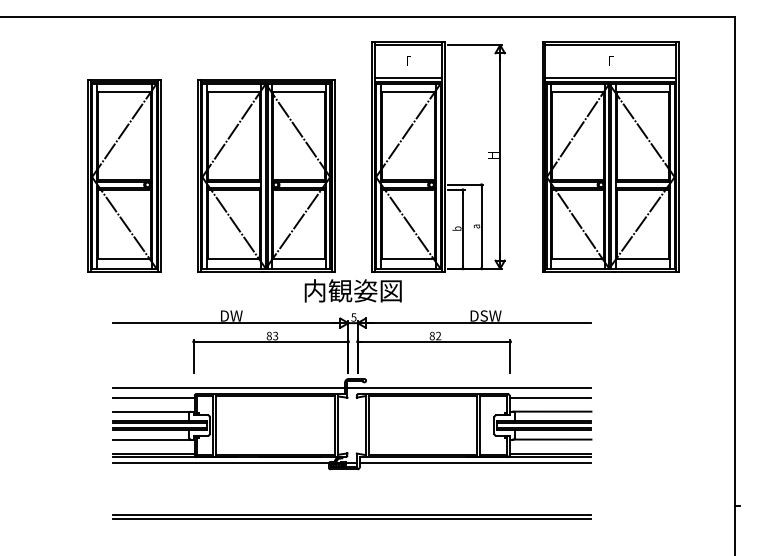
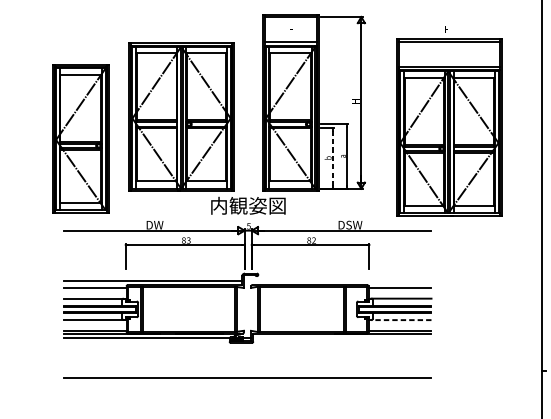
part: (610, 156) -> (449, 127), moved
part: (124, 175) -> (81, 138), moved
line: (462, 228) -> (332, 157), solid -> dashed
line: (469, 388) -> (337, 280), removed
line: (551, 439) -> (400, 320), solid -> dashed
line: (475, 462) -> (342, 337), removed
line: (351, 518) -> (247, 380), removed

